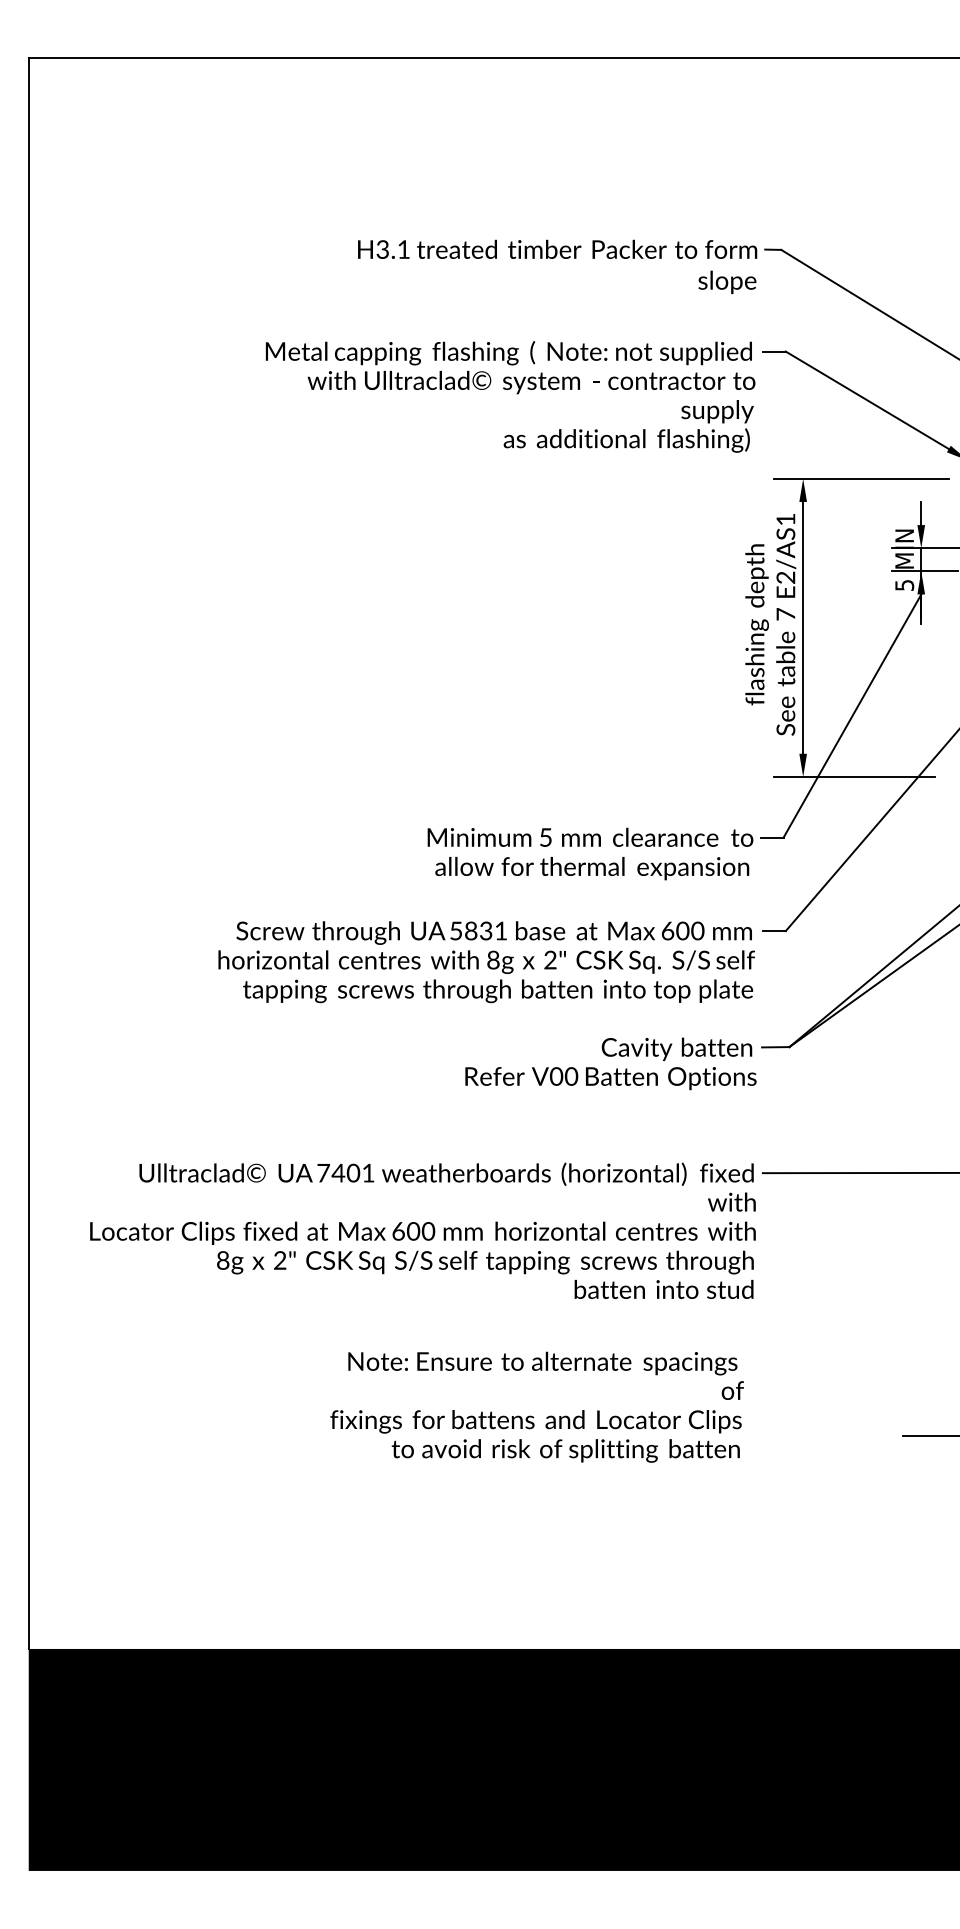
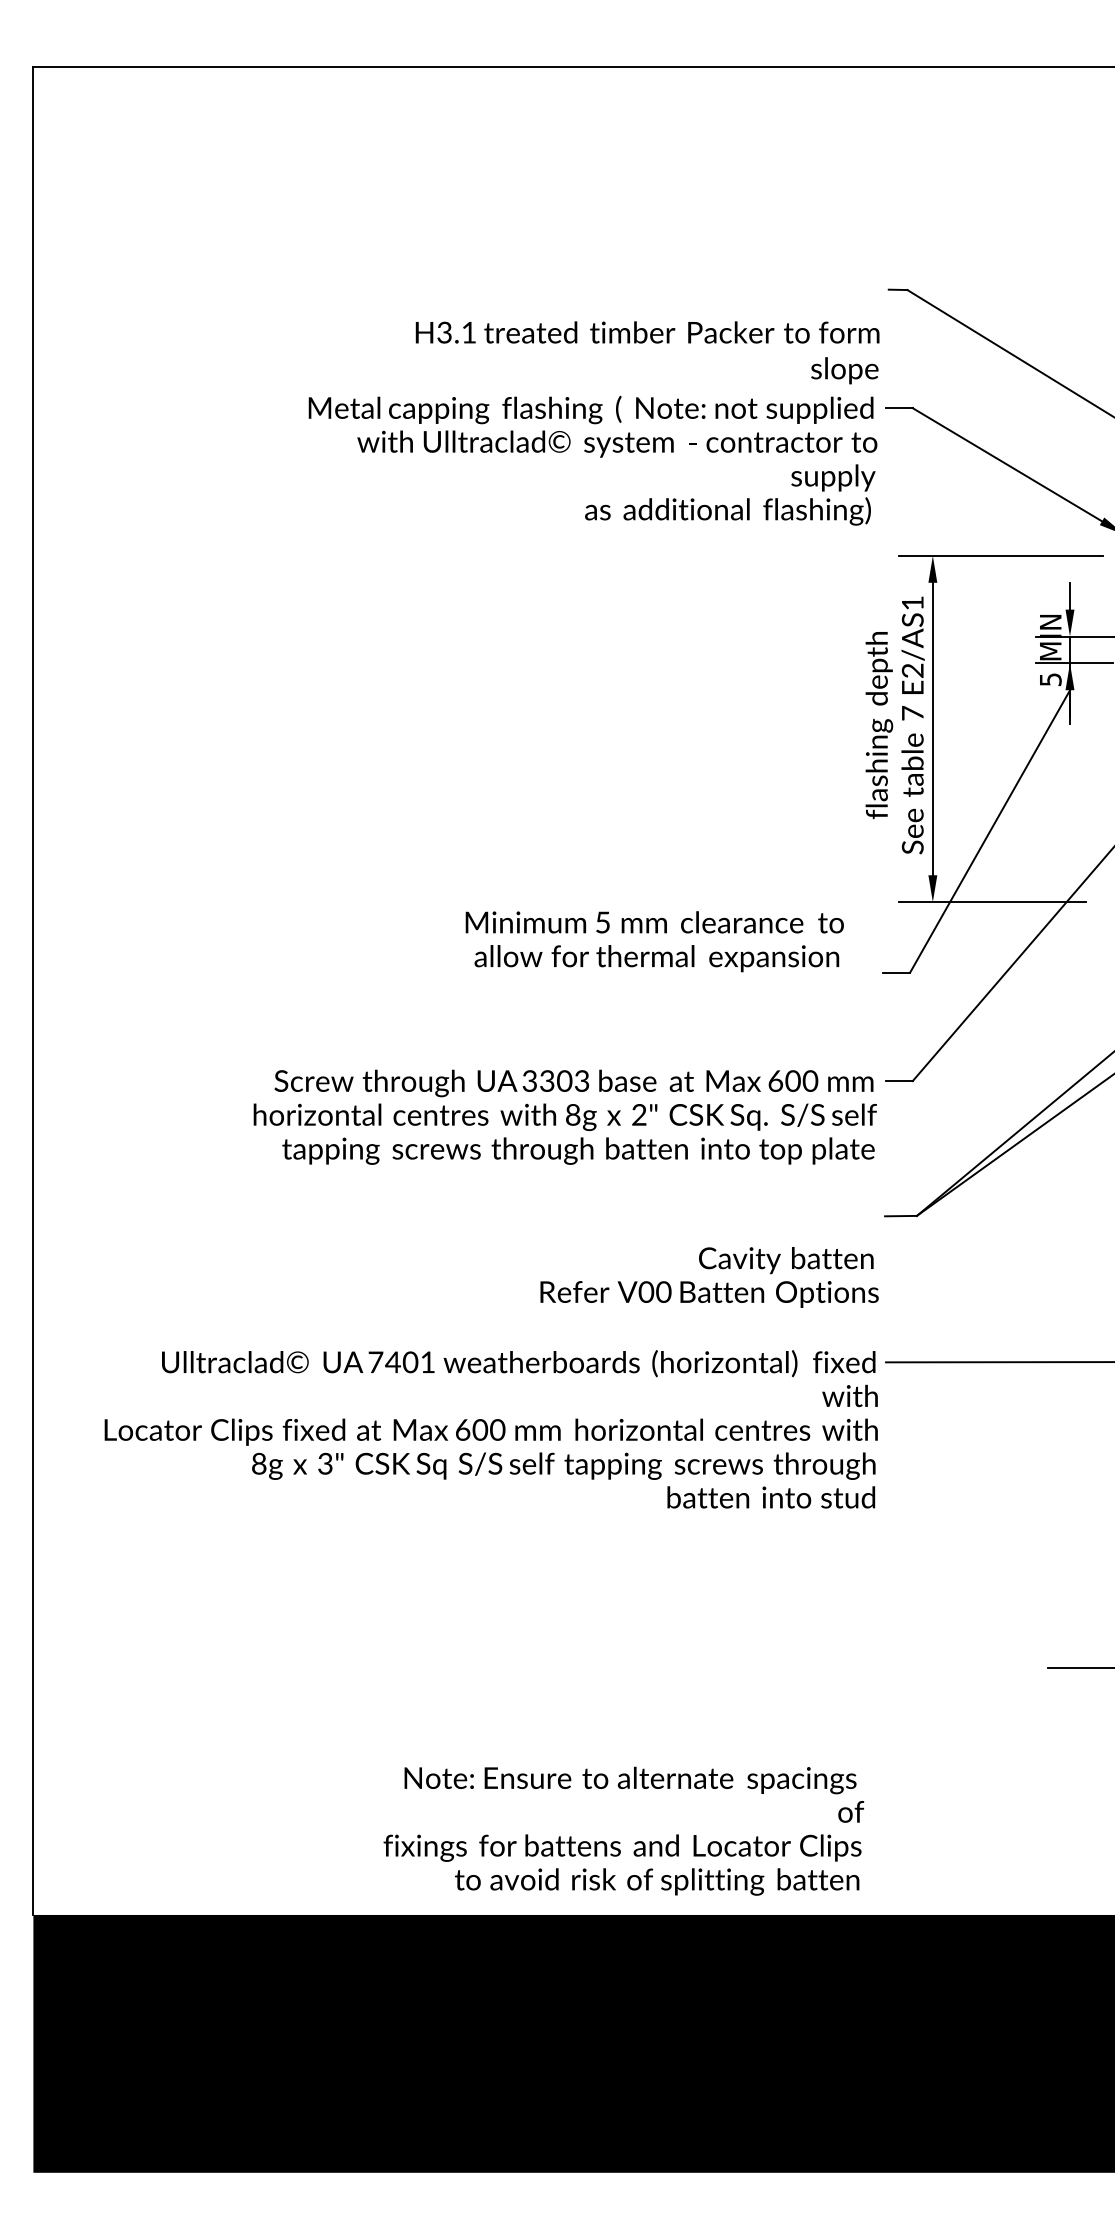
text: (557, 266) -> (647, 352), moved
text: (590, 853) -> (654, 941), moved
text: (478, 930) -> (555, 1080), 5831 -> 3303
text: (610, 1063) -> (709, 1277), moved
text: (280, 1261) -> (325, 1465), 2" -> 3"
text: (536, 1406) -> (623, 1830), moved

